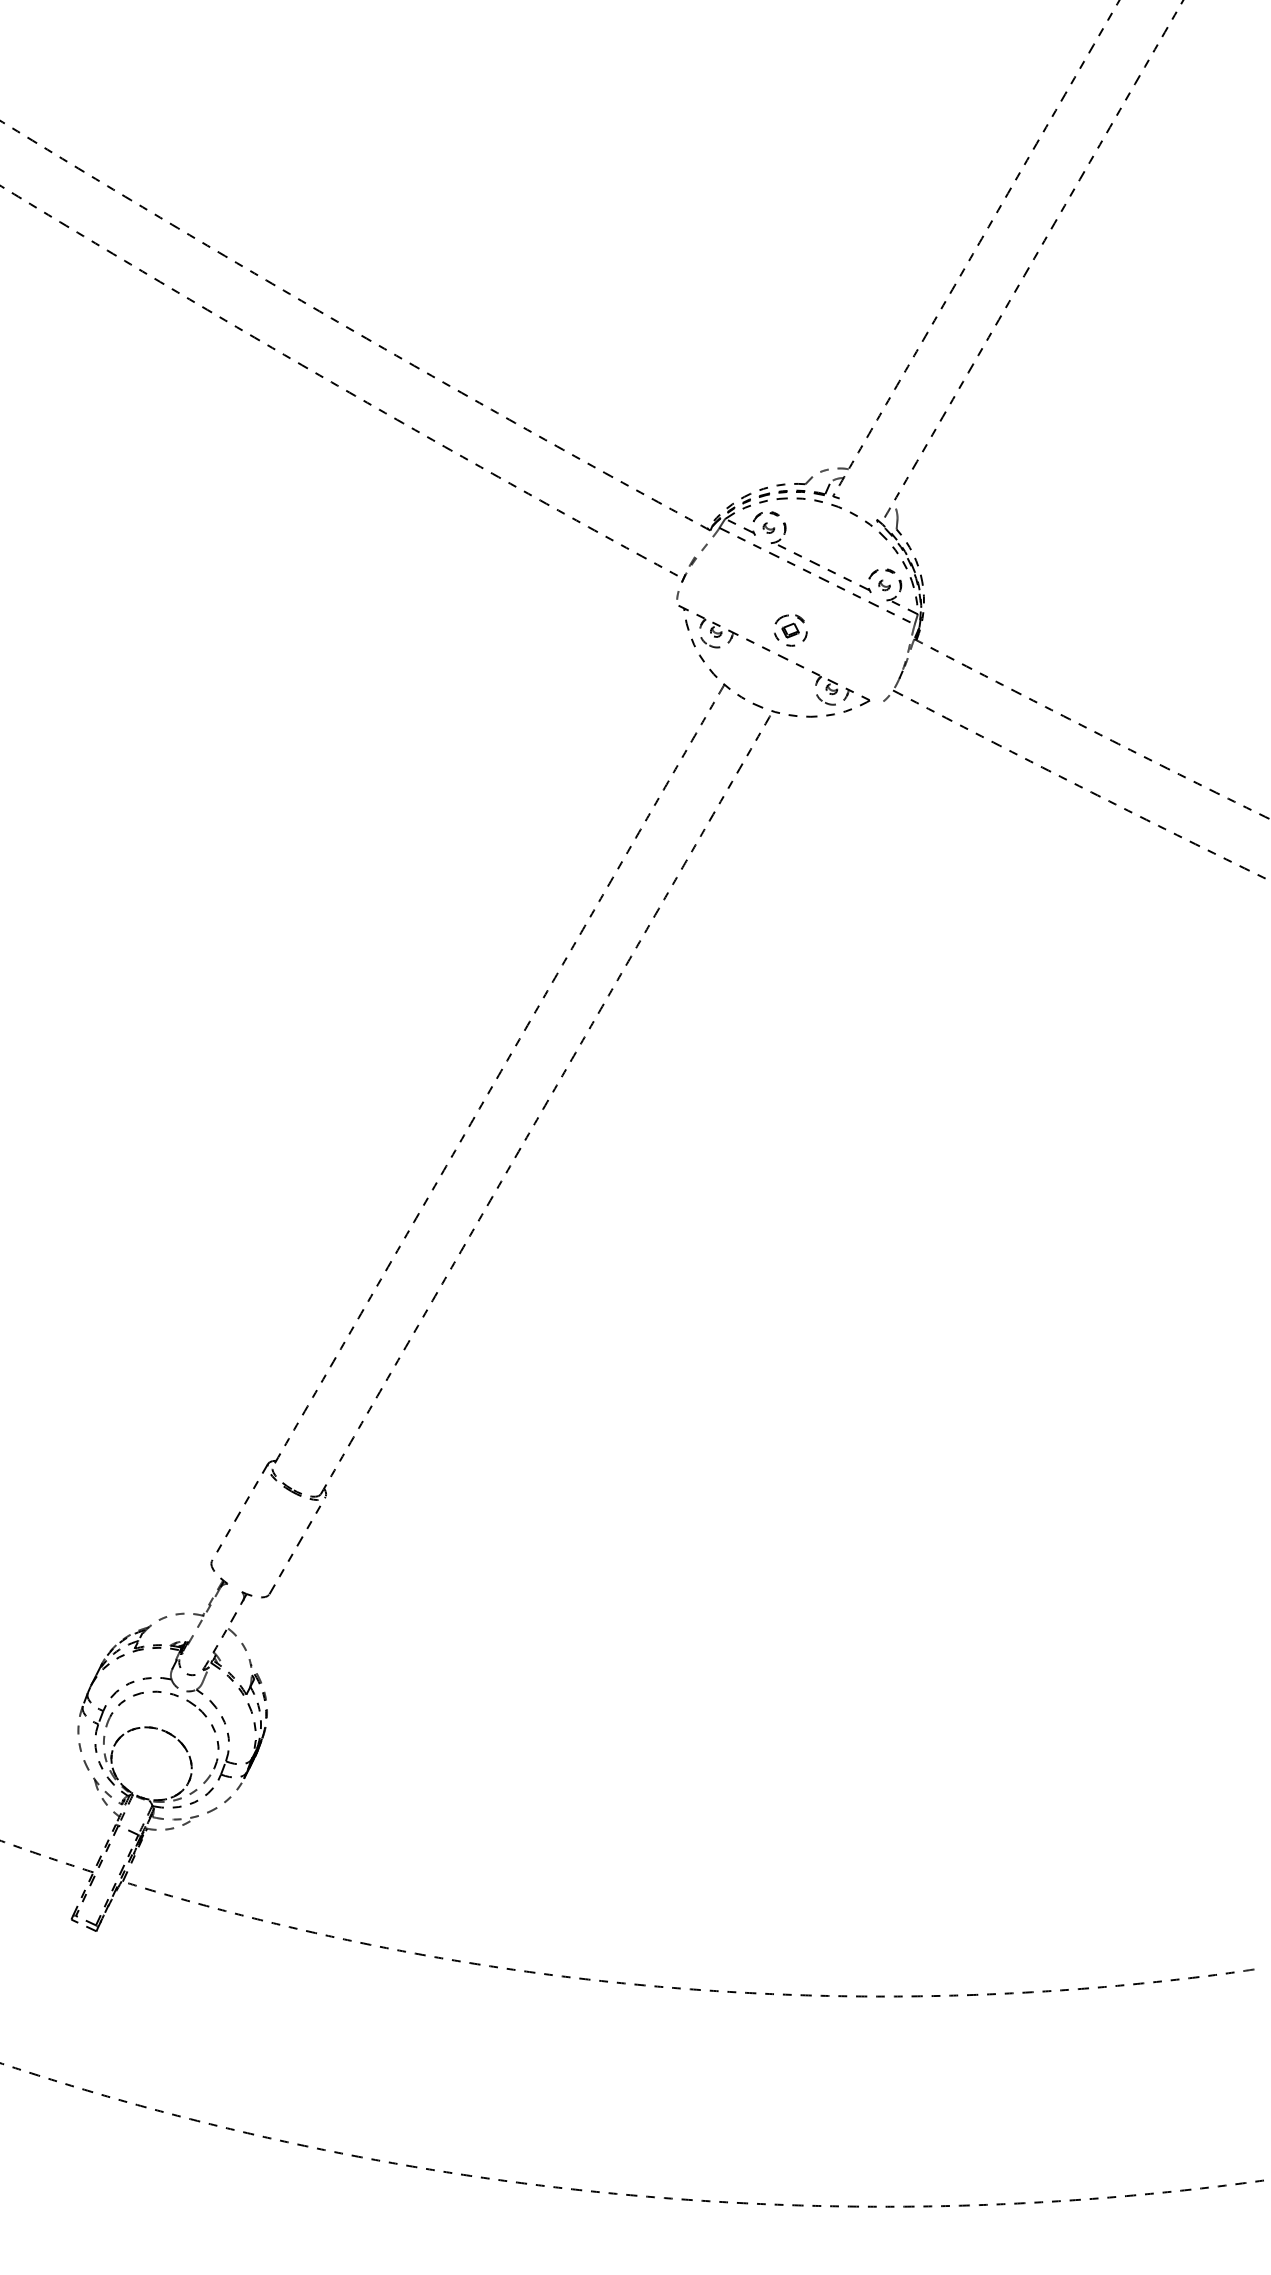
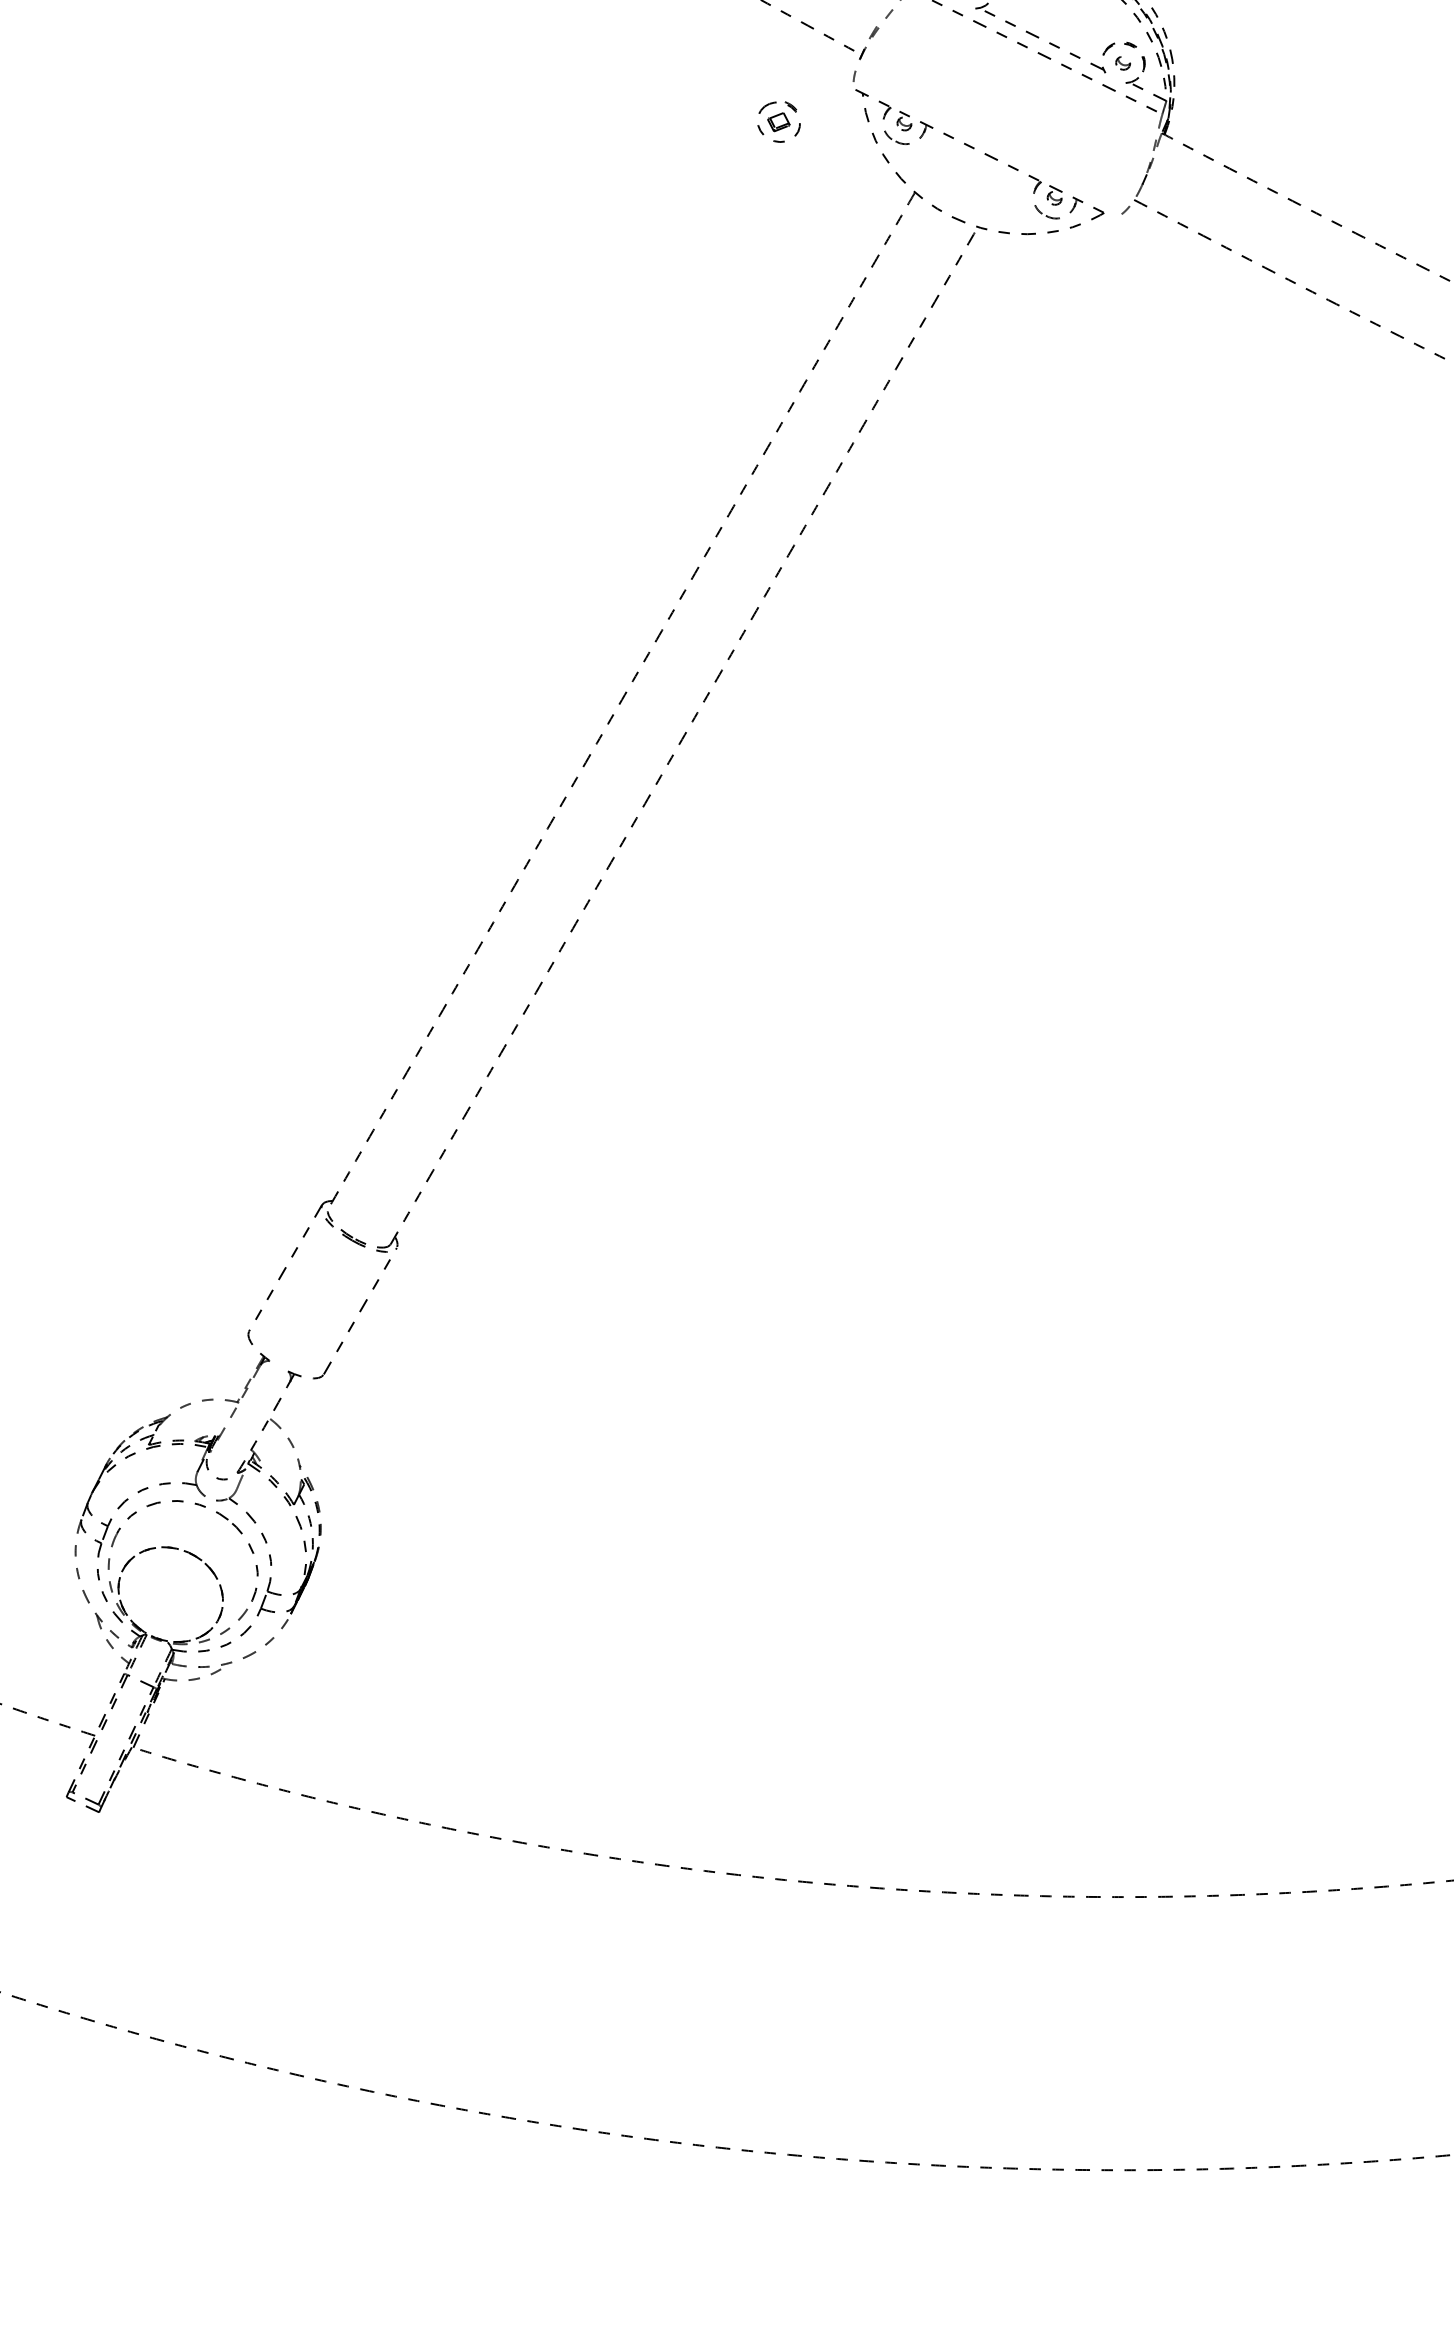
part: (790, 630) -> (778, 122), moved

